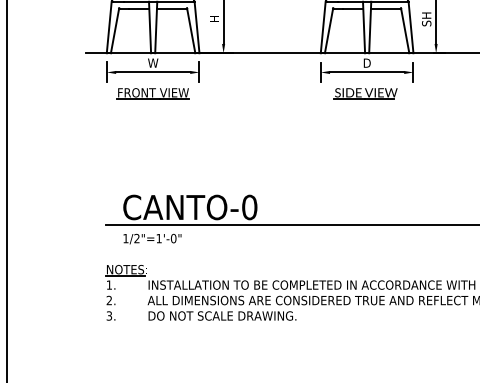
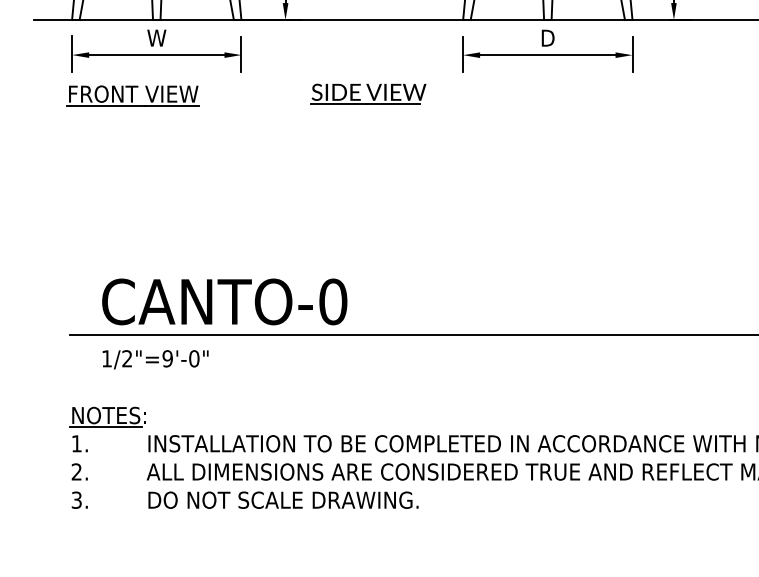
part: (152, 93) -> (131, 95), moved
part: (365, 93) -> (367, 93), moved
text: (158, 238) -> (166, 358), 1/2"=1'-0" -> 1/2"=9'-0"

